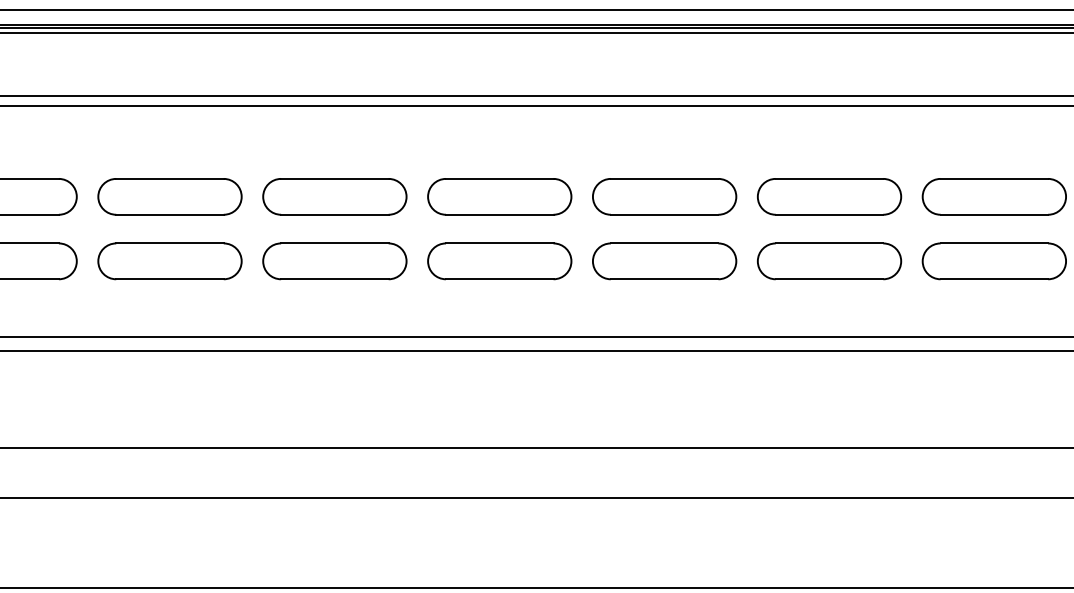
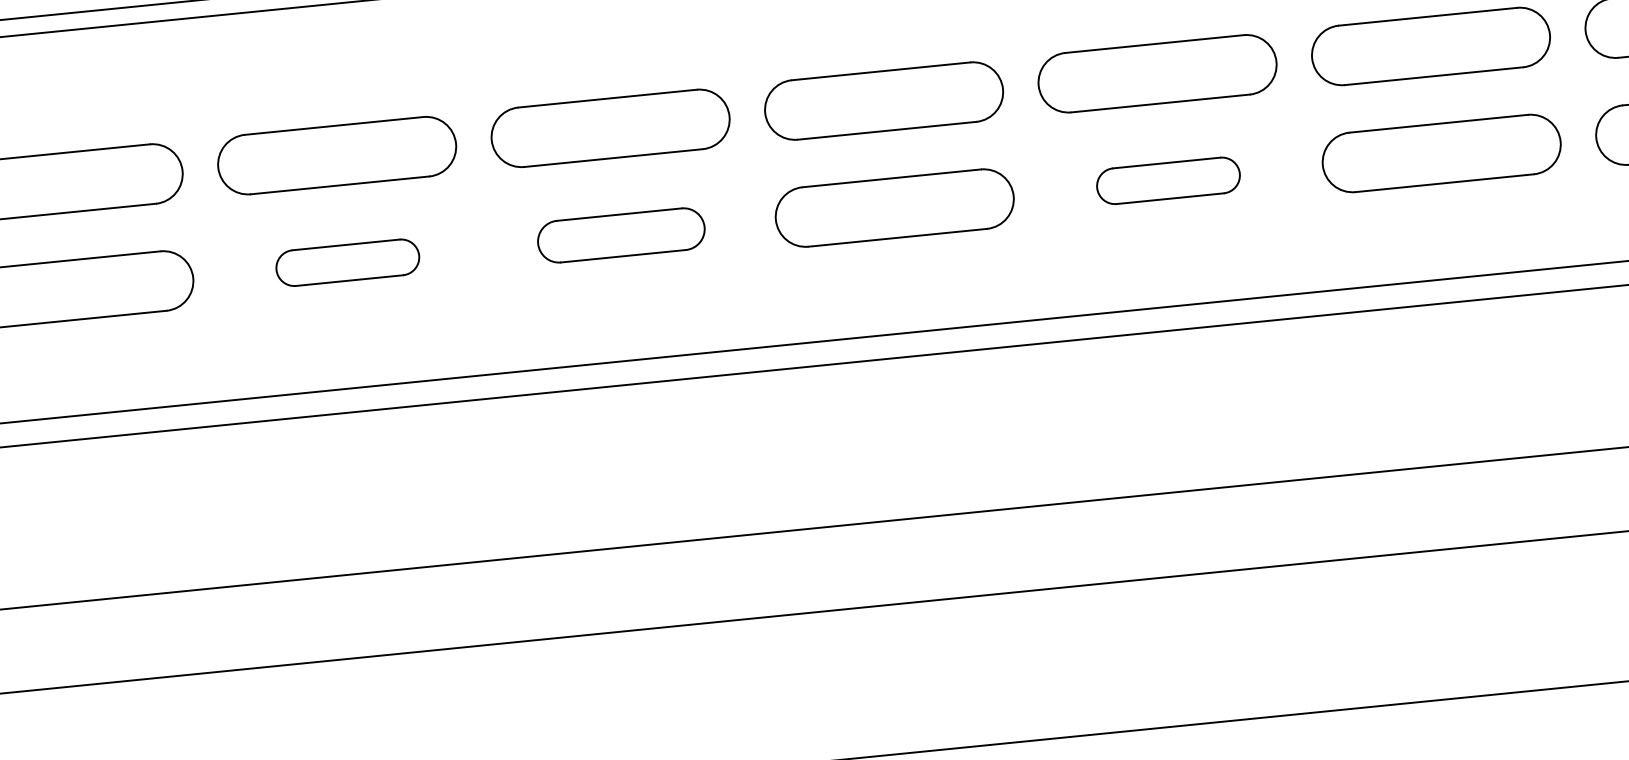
part: (169, 261) -> (347, 262), size x0.6
part: (334, 261) -> (620, 235), size x0.7
part: (664, 261) -> (1168, 181), size x0.6

